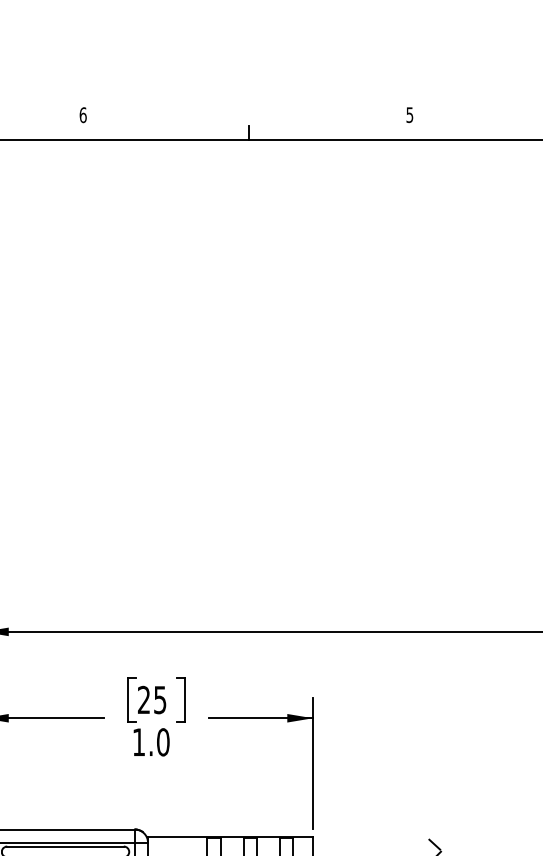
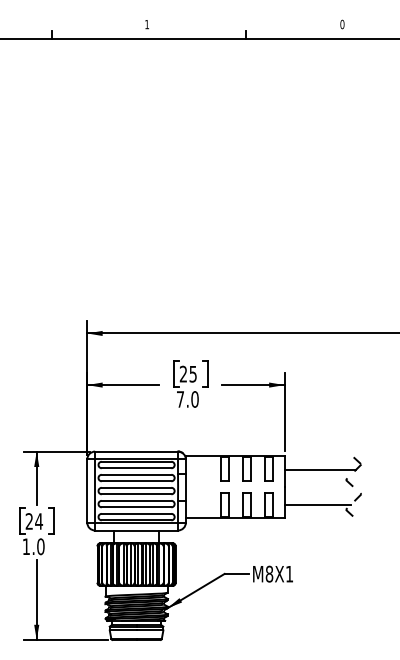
text: (83, 115) -> (147, 24), 6 -> 1
text: (409, 115) -> (342, 24), 5 -> 0
text: (138, 742) -> (180, 399), 1.0 -> 7.0

